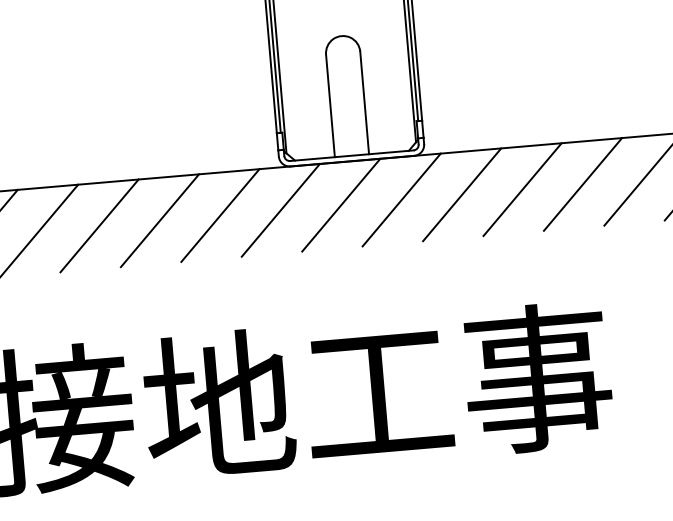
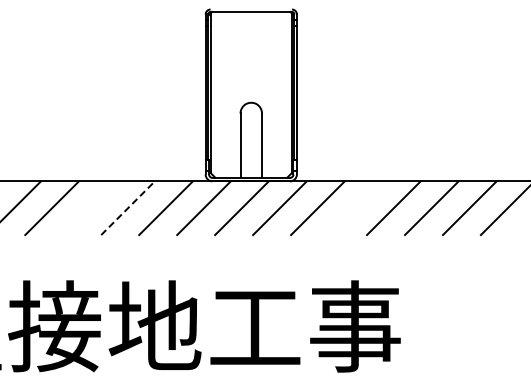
line: (521, 190) -> (355, 208), removed
line: (160, 221) -> (128, 208), solid -> dashed
line: (98, 226) -> (89, 208), removed

